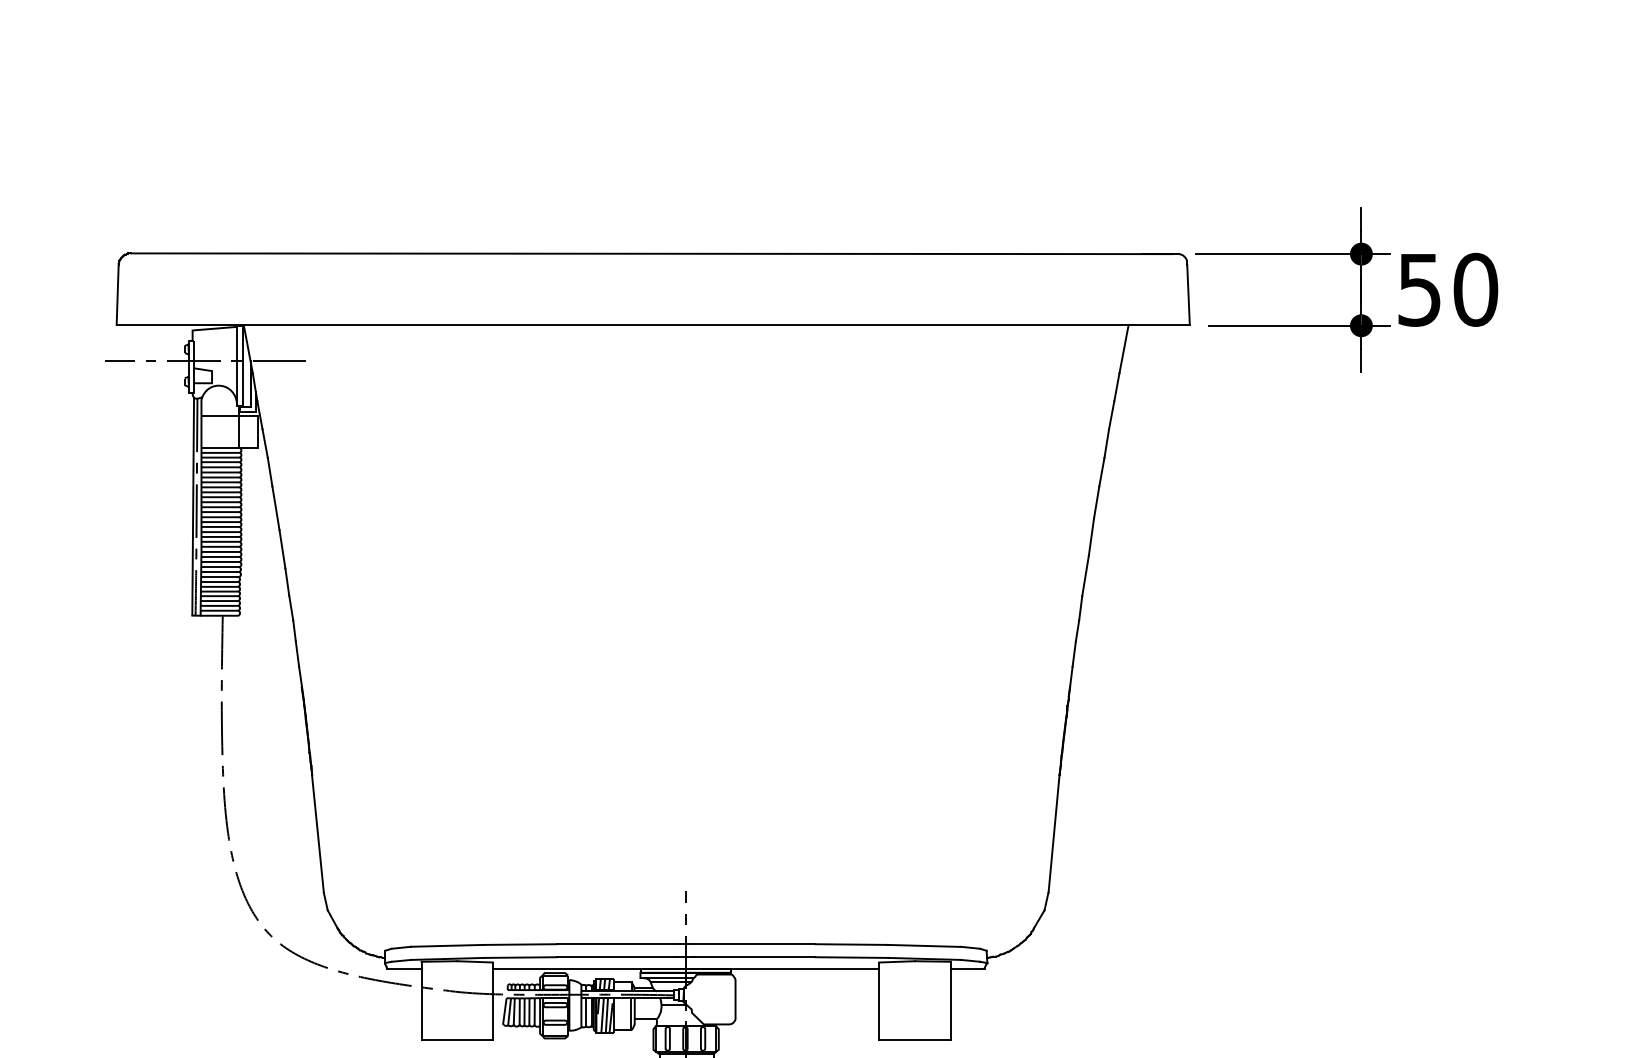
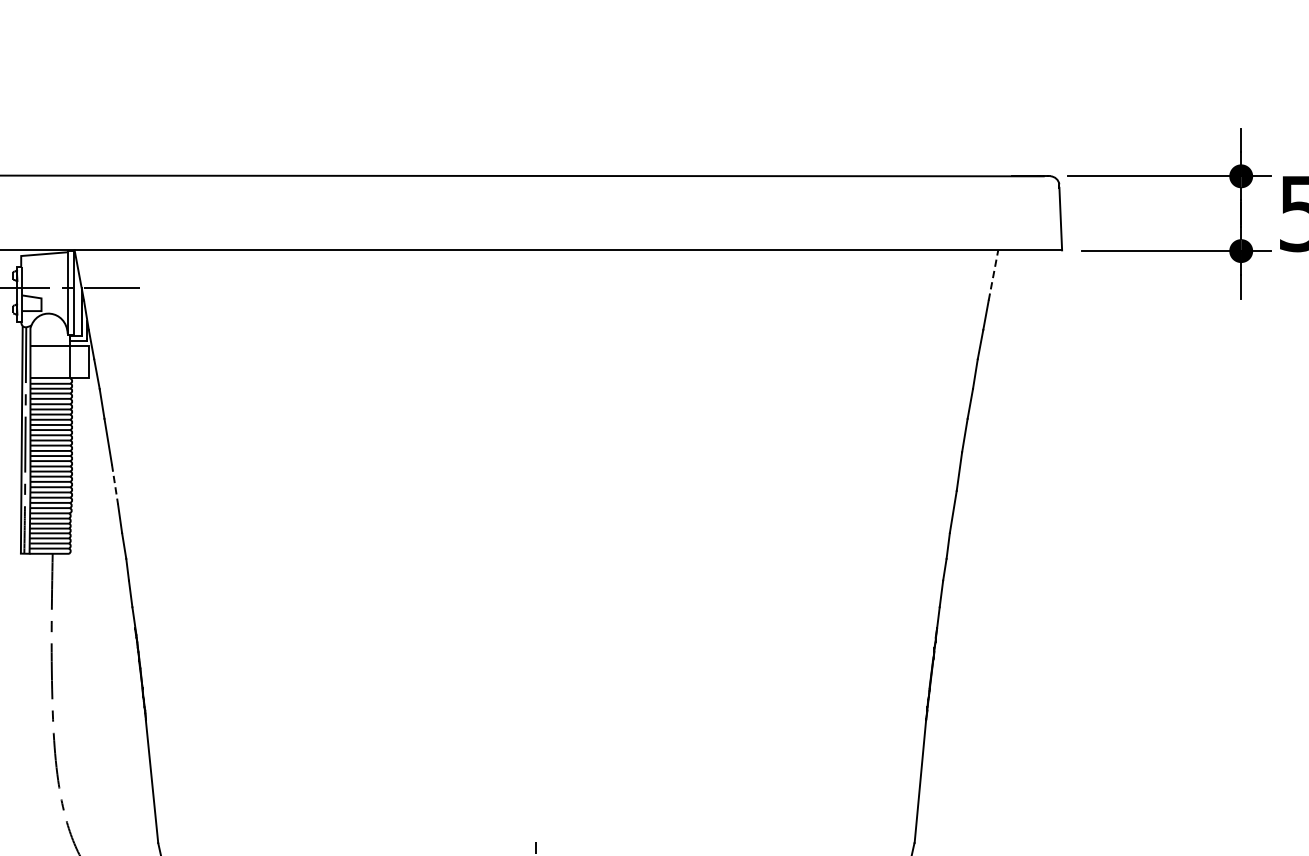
line: (1124, 349) -> (993, 275), solid -> dashed
line: (282, 549) -> (115, 484), solid -> dashed

